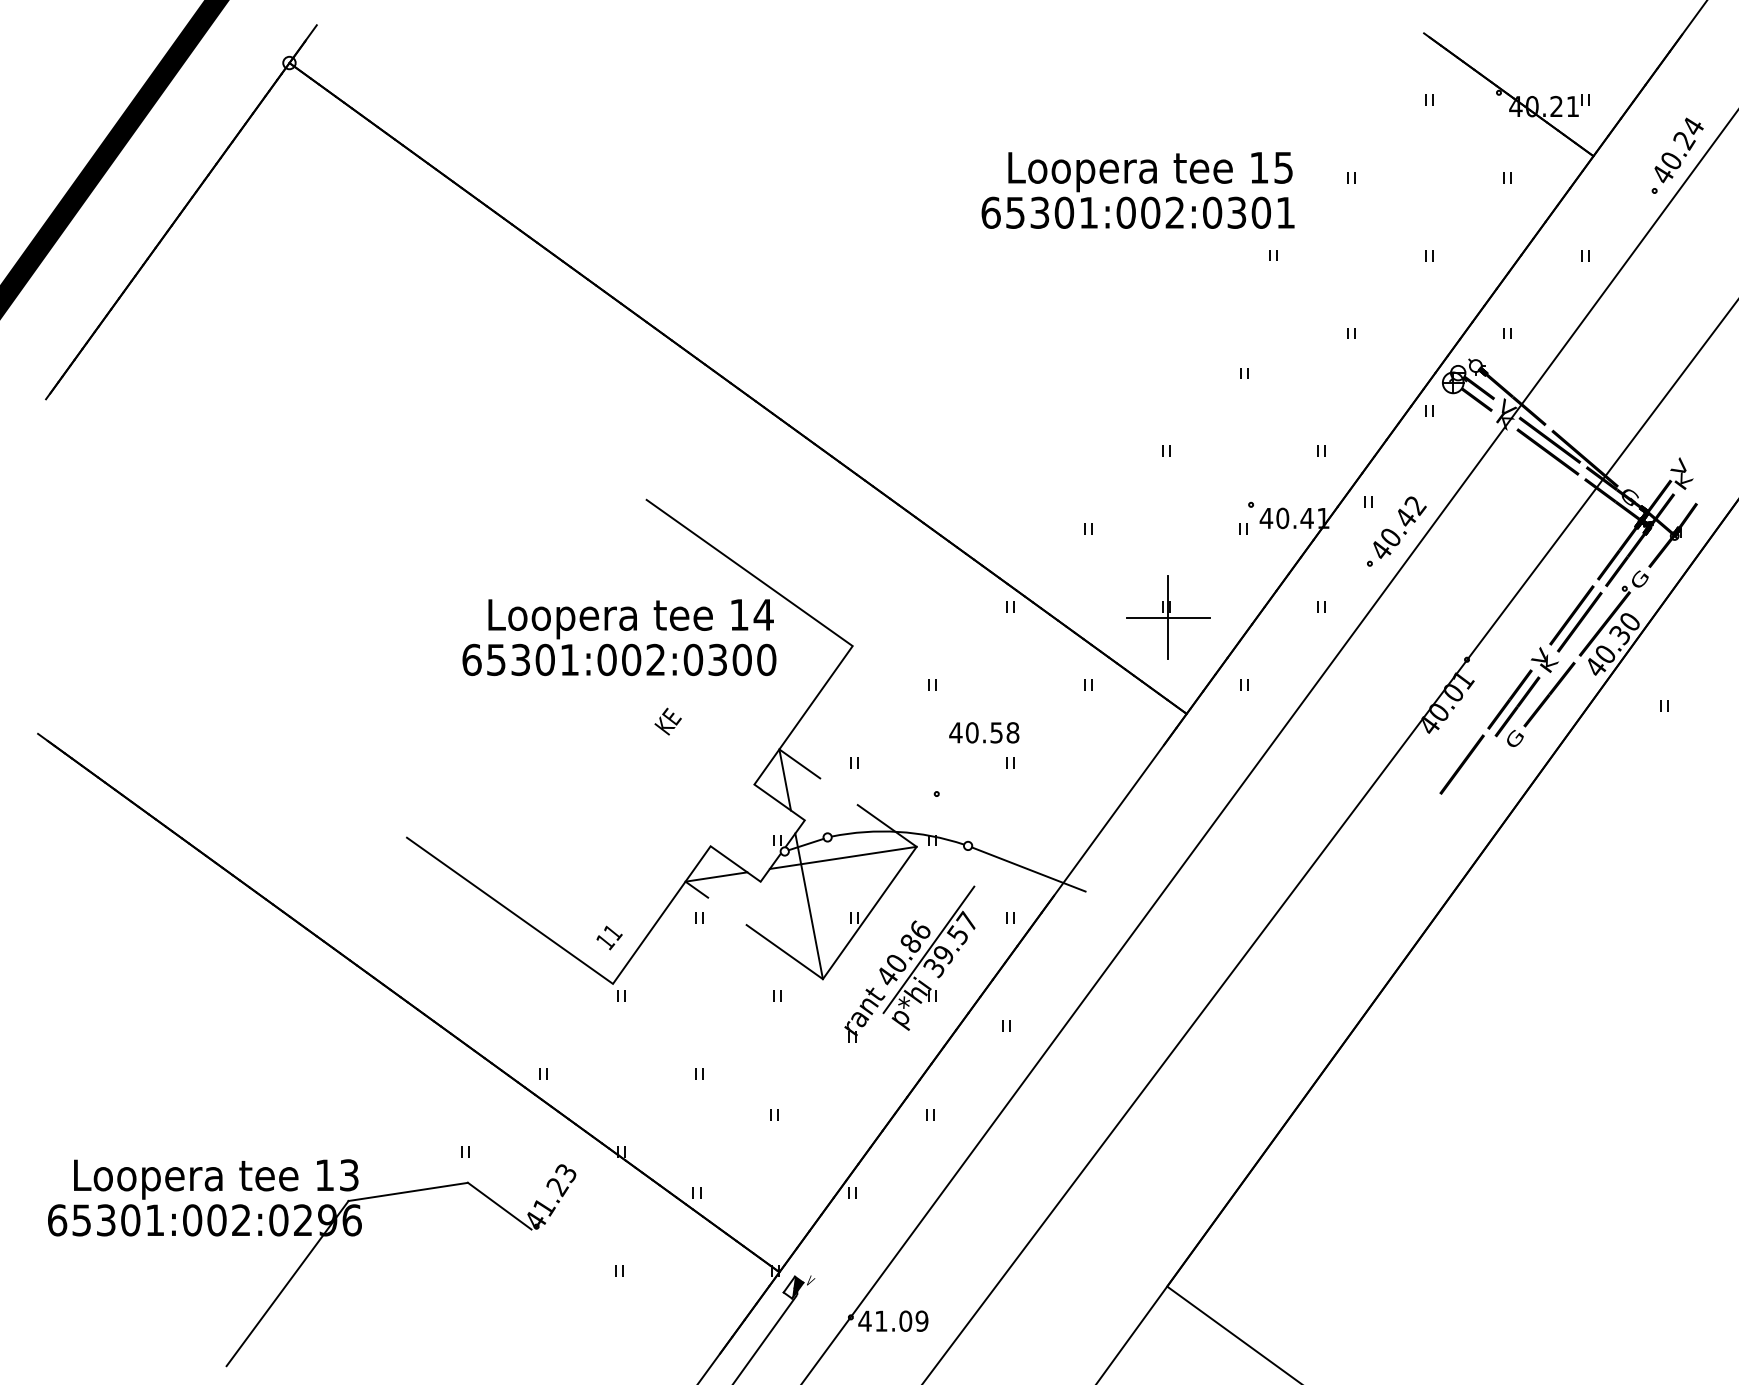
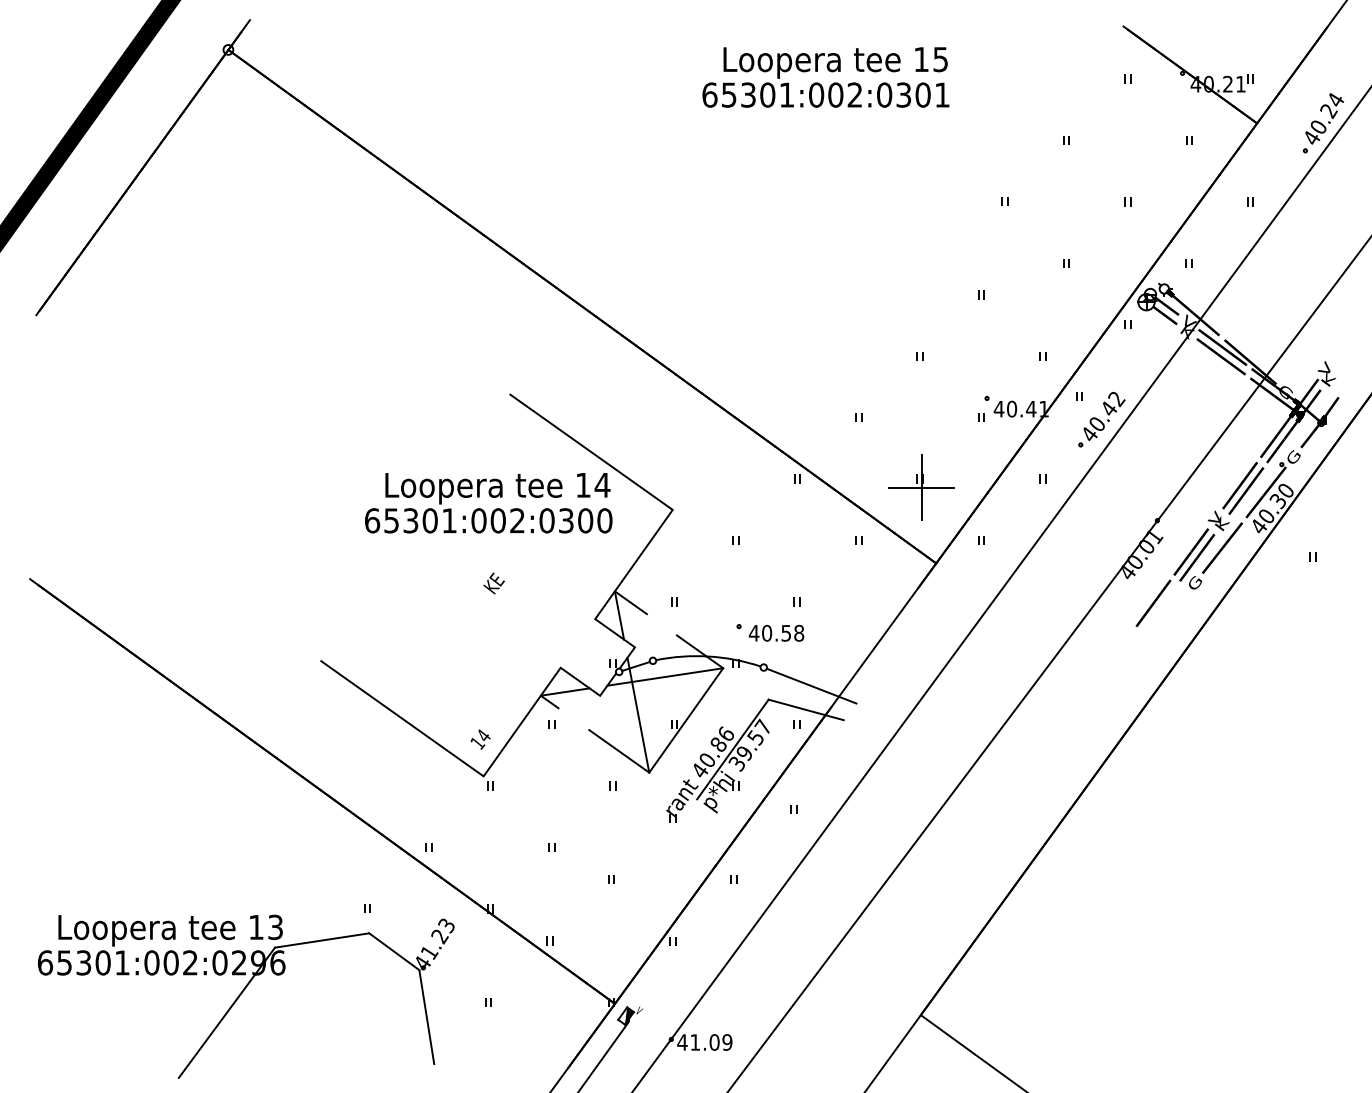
text: (1137, 190) -> (825, 77), moved
text: (667, 721) -> (493, 583), moved
text: (984, 731) -> (776, 632), moved
line: (1020, 899) -> (805, 709), added
text: (612, 932) -> (483, 735), 11 -> 14
line: (540, 1289) -> (426, 1017), added

